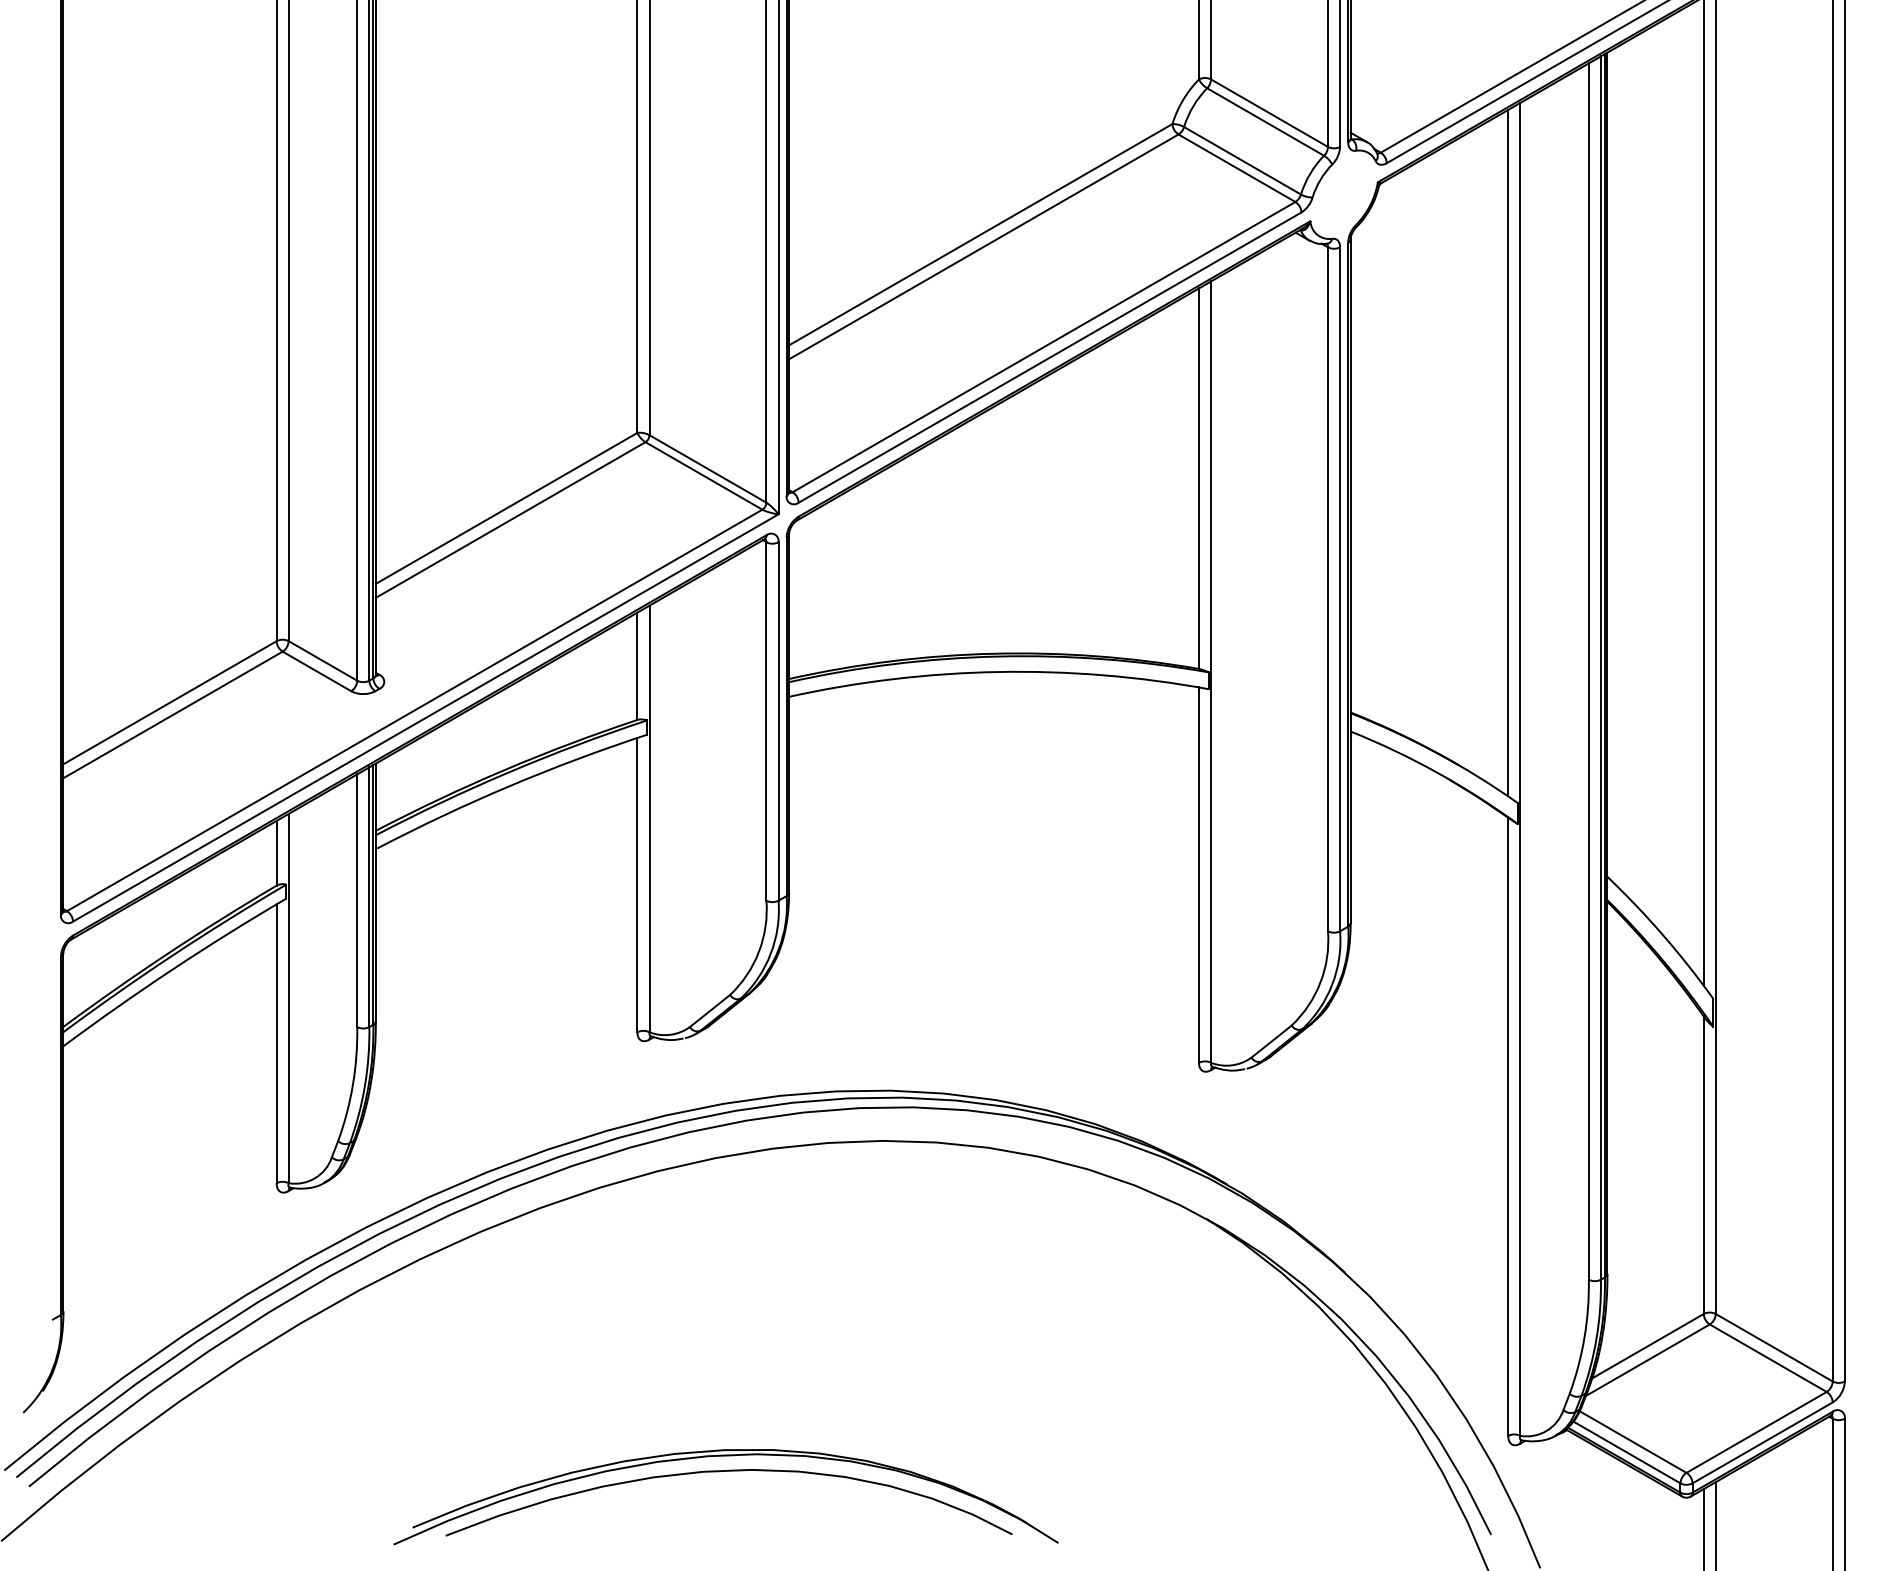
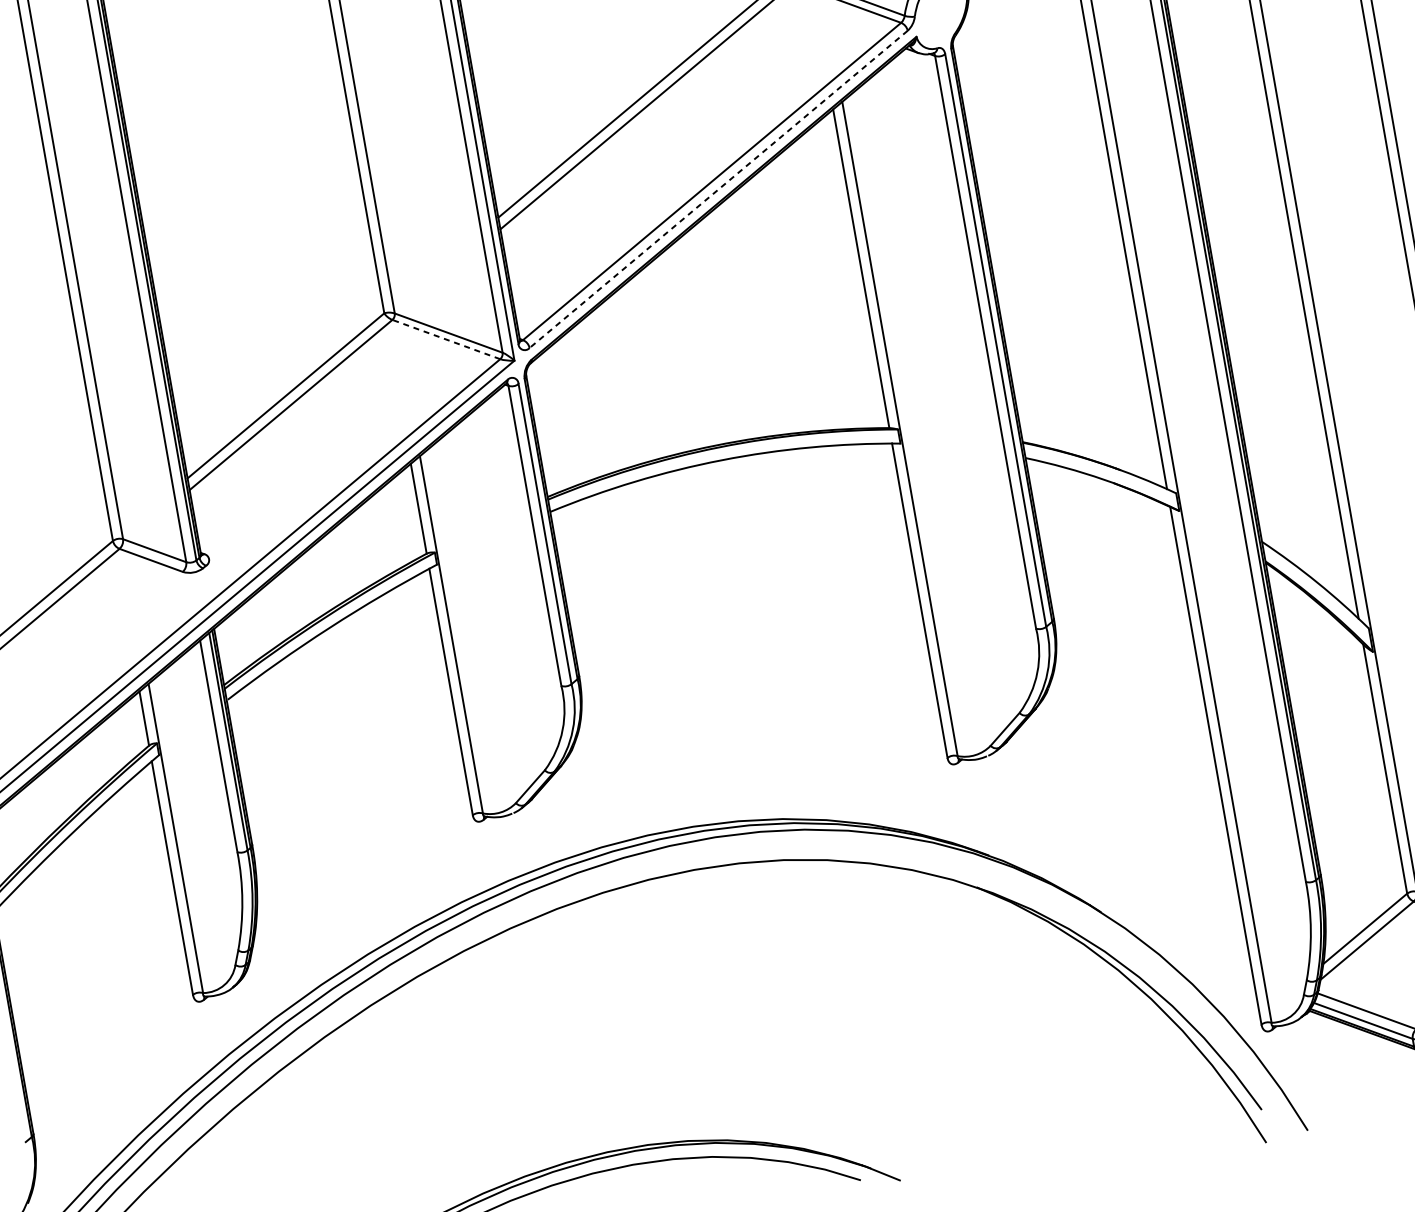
line: (1049, 357) -> (718, 189), solid -> dashed
line: (703, 475) -> (445, 339), solid -> dashed

